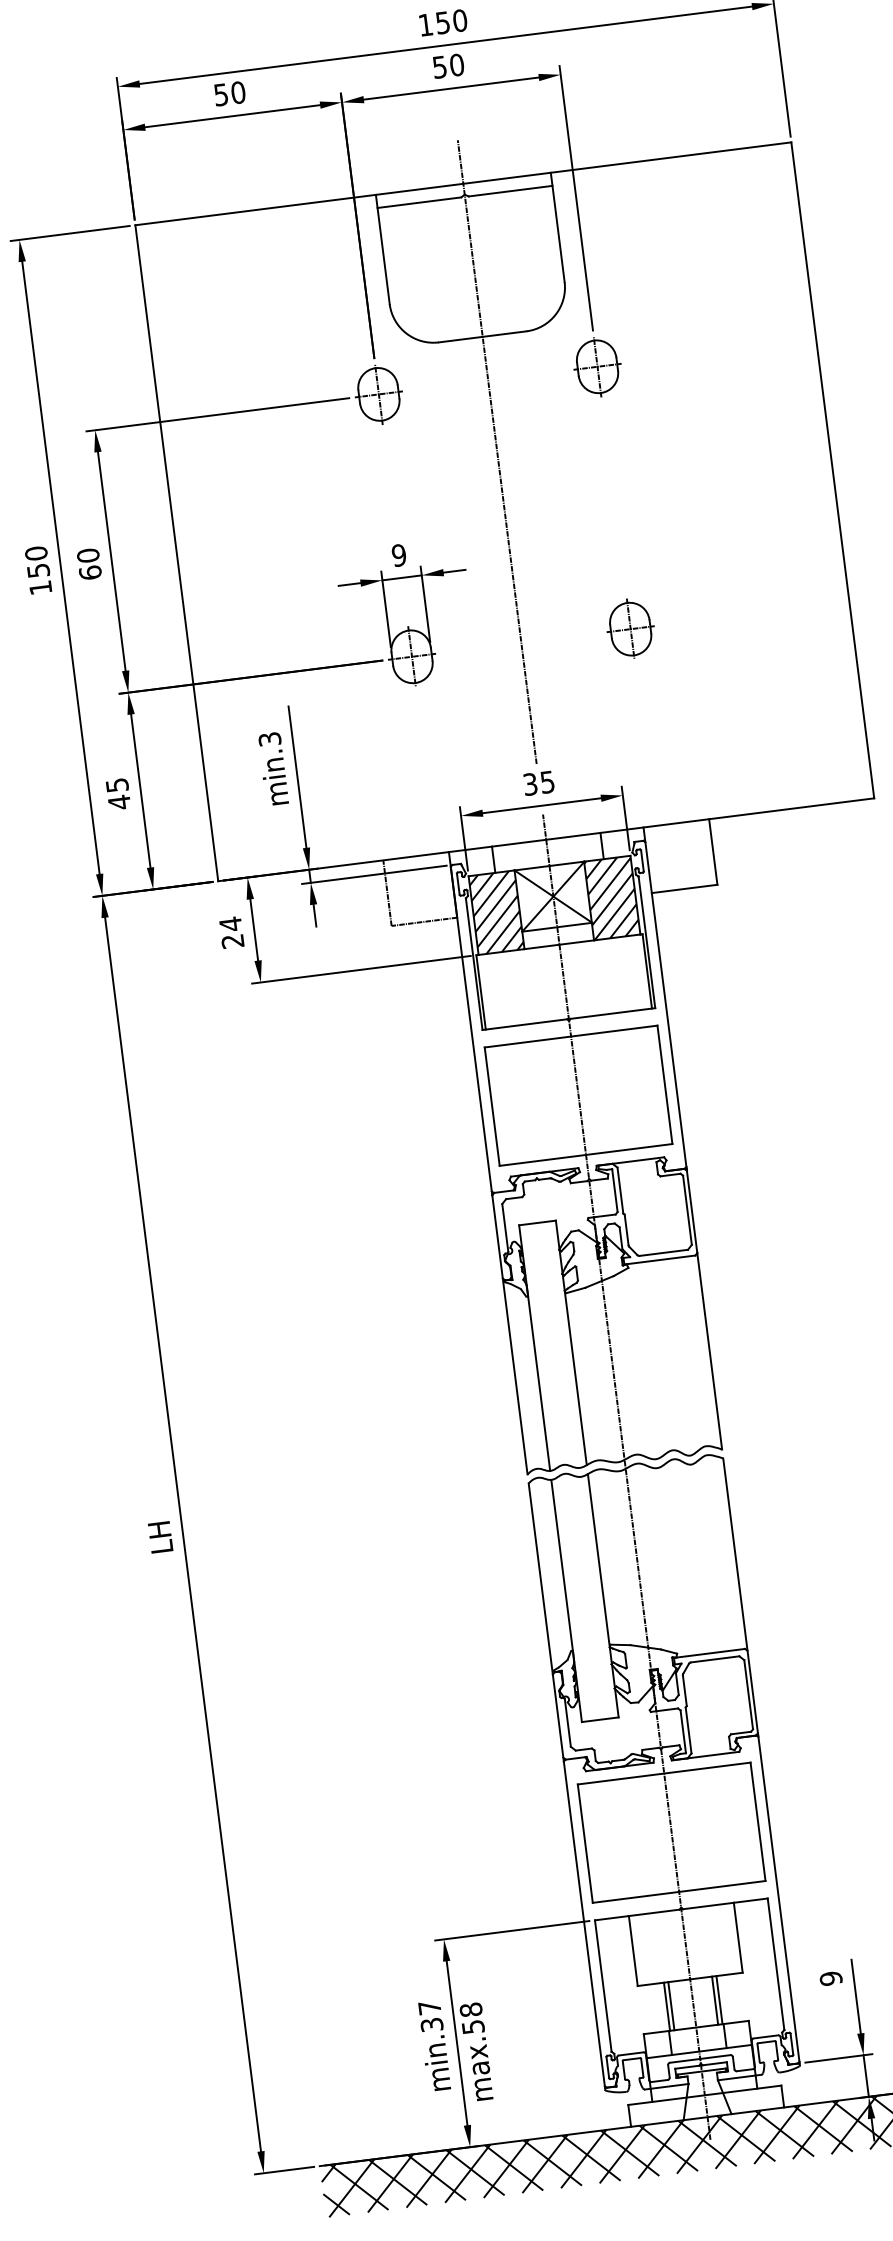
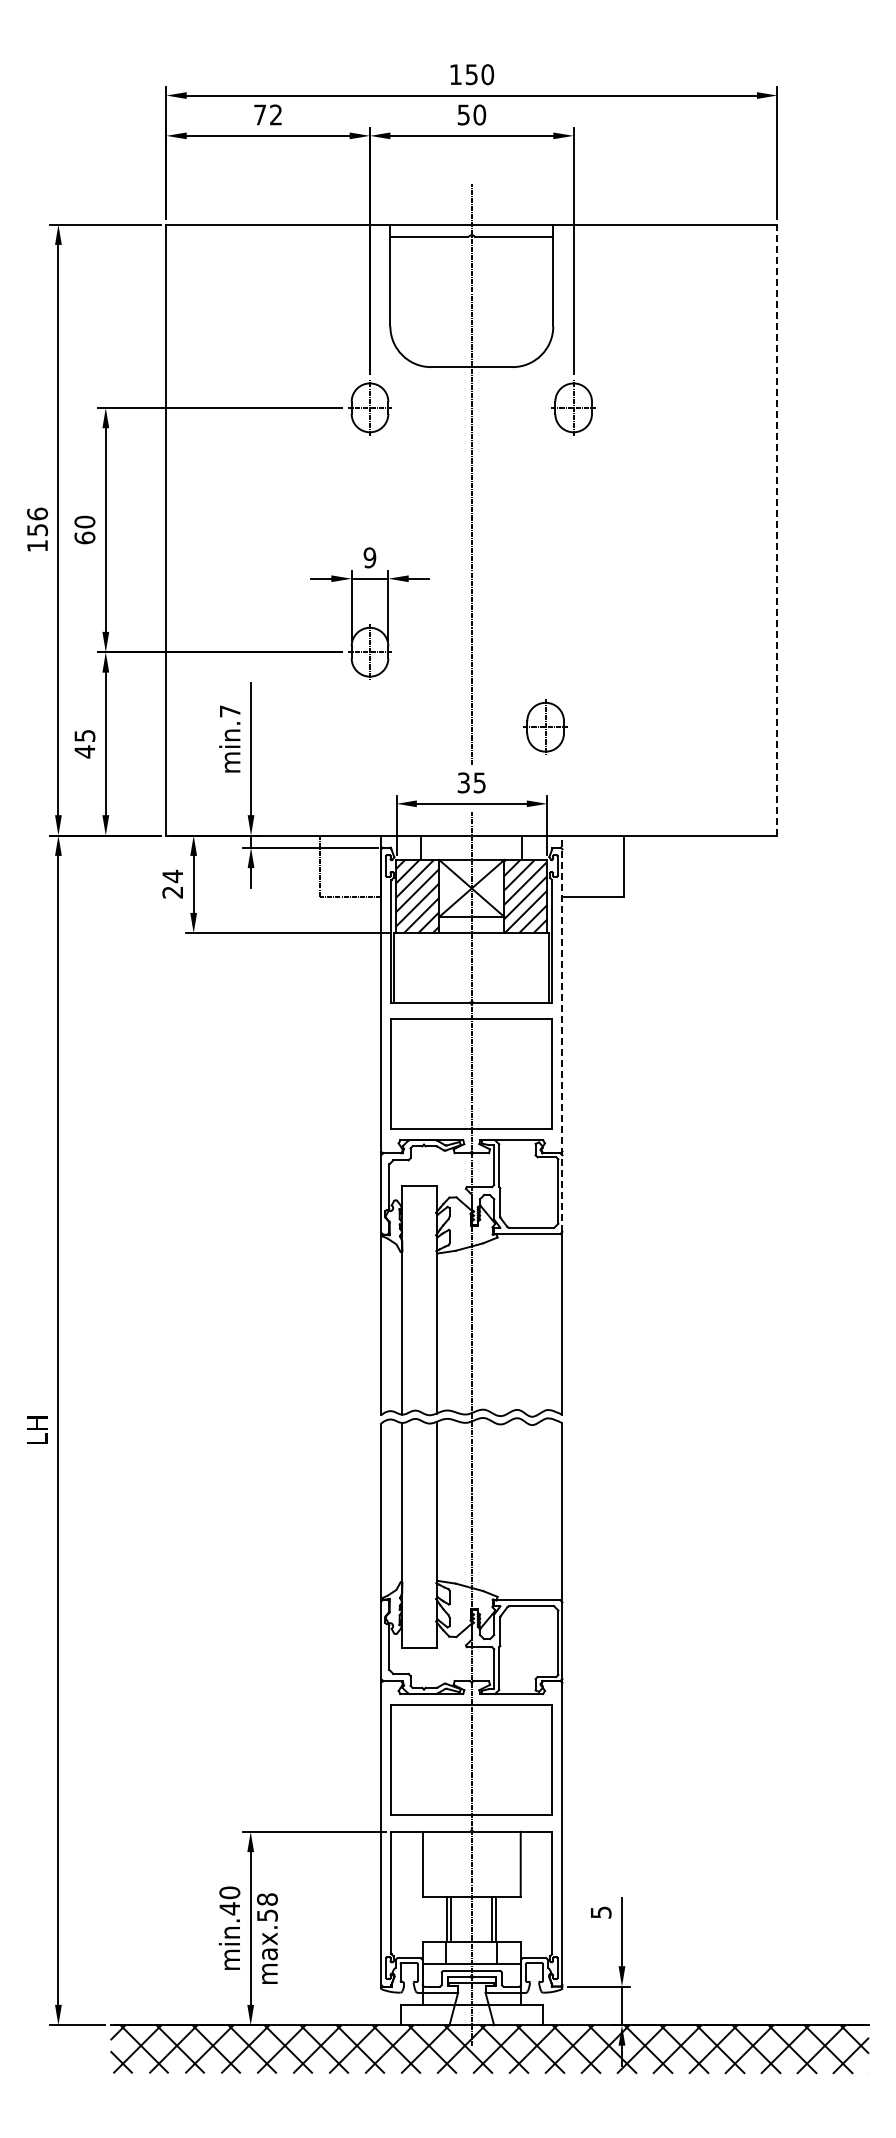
text: (230, 93) -> (268, 114), 50 -> 72
line: (832, 469) -> (777, 529), solid -> dashed
text: (36, 552) -> (37, 513), 150 -> 156
part: (630, 628) -> (545, 726), moved
text: (269, 739) -> (229, 711), min.3 -> min.7
line: (670, 1040) -> (562, 1033), solid -> dashed
text: (830, 1978) -> (600, 1912), 9 -> 5
text: (430, 2016) -> (229, 1900), min.37 -> min.40

